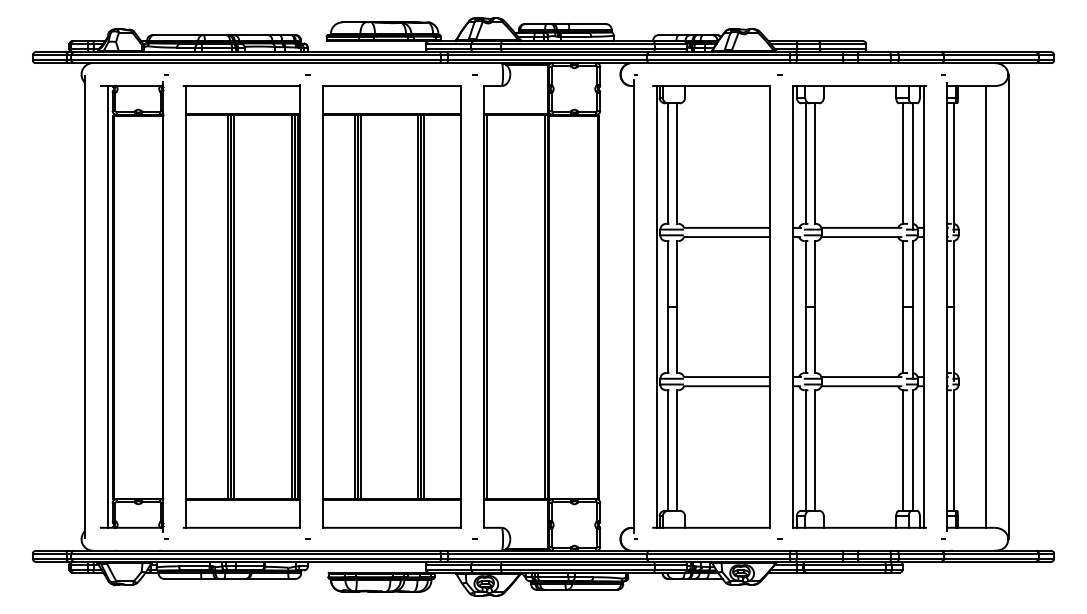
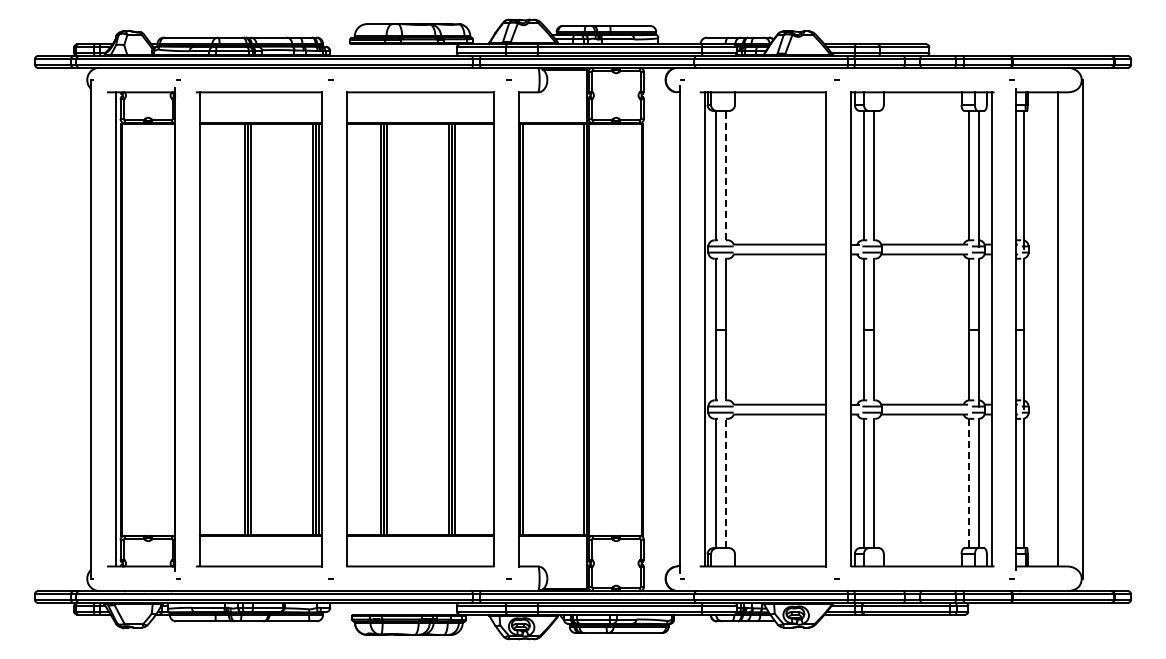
line: (677, 163) -> (726, 175), solid -> dashed
line: (677, 450) -> (726, 483), solid -> dashed
line: (903, 450) -> (969, 483), solid -> dashed

